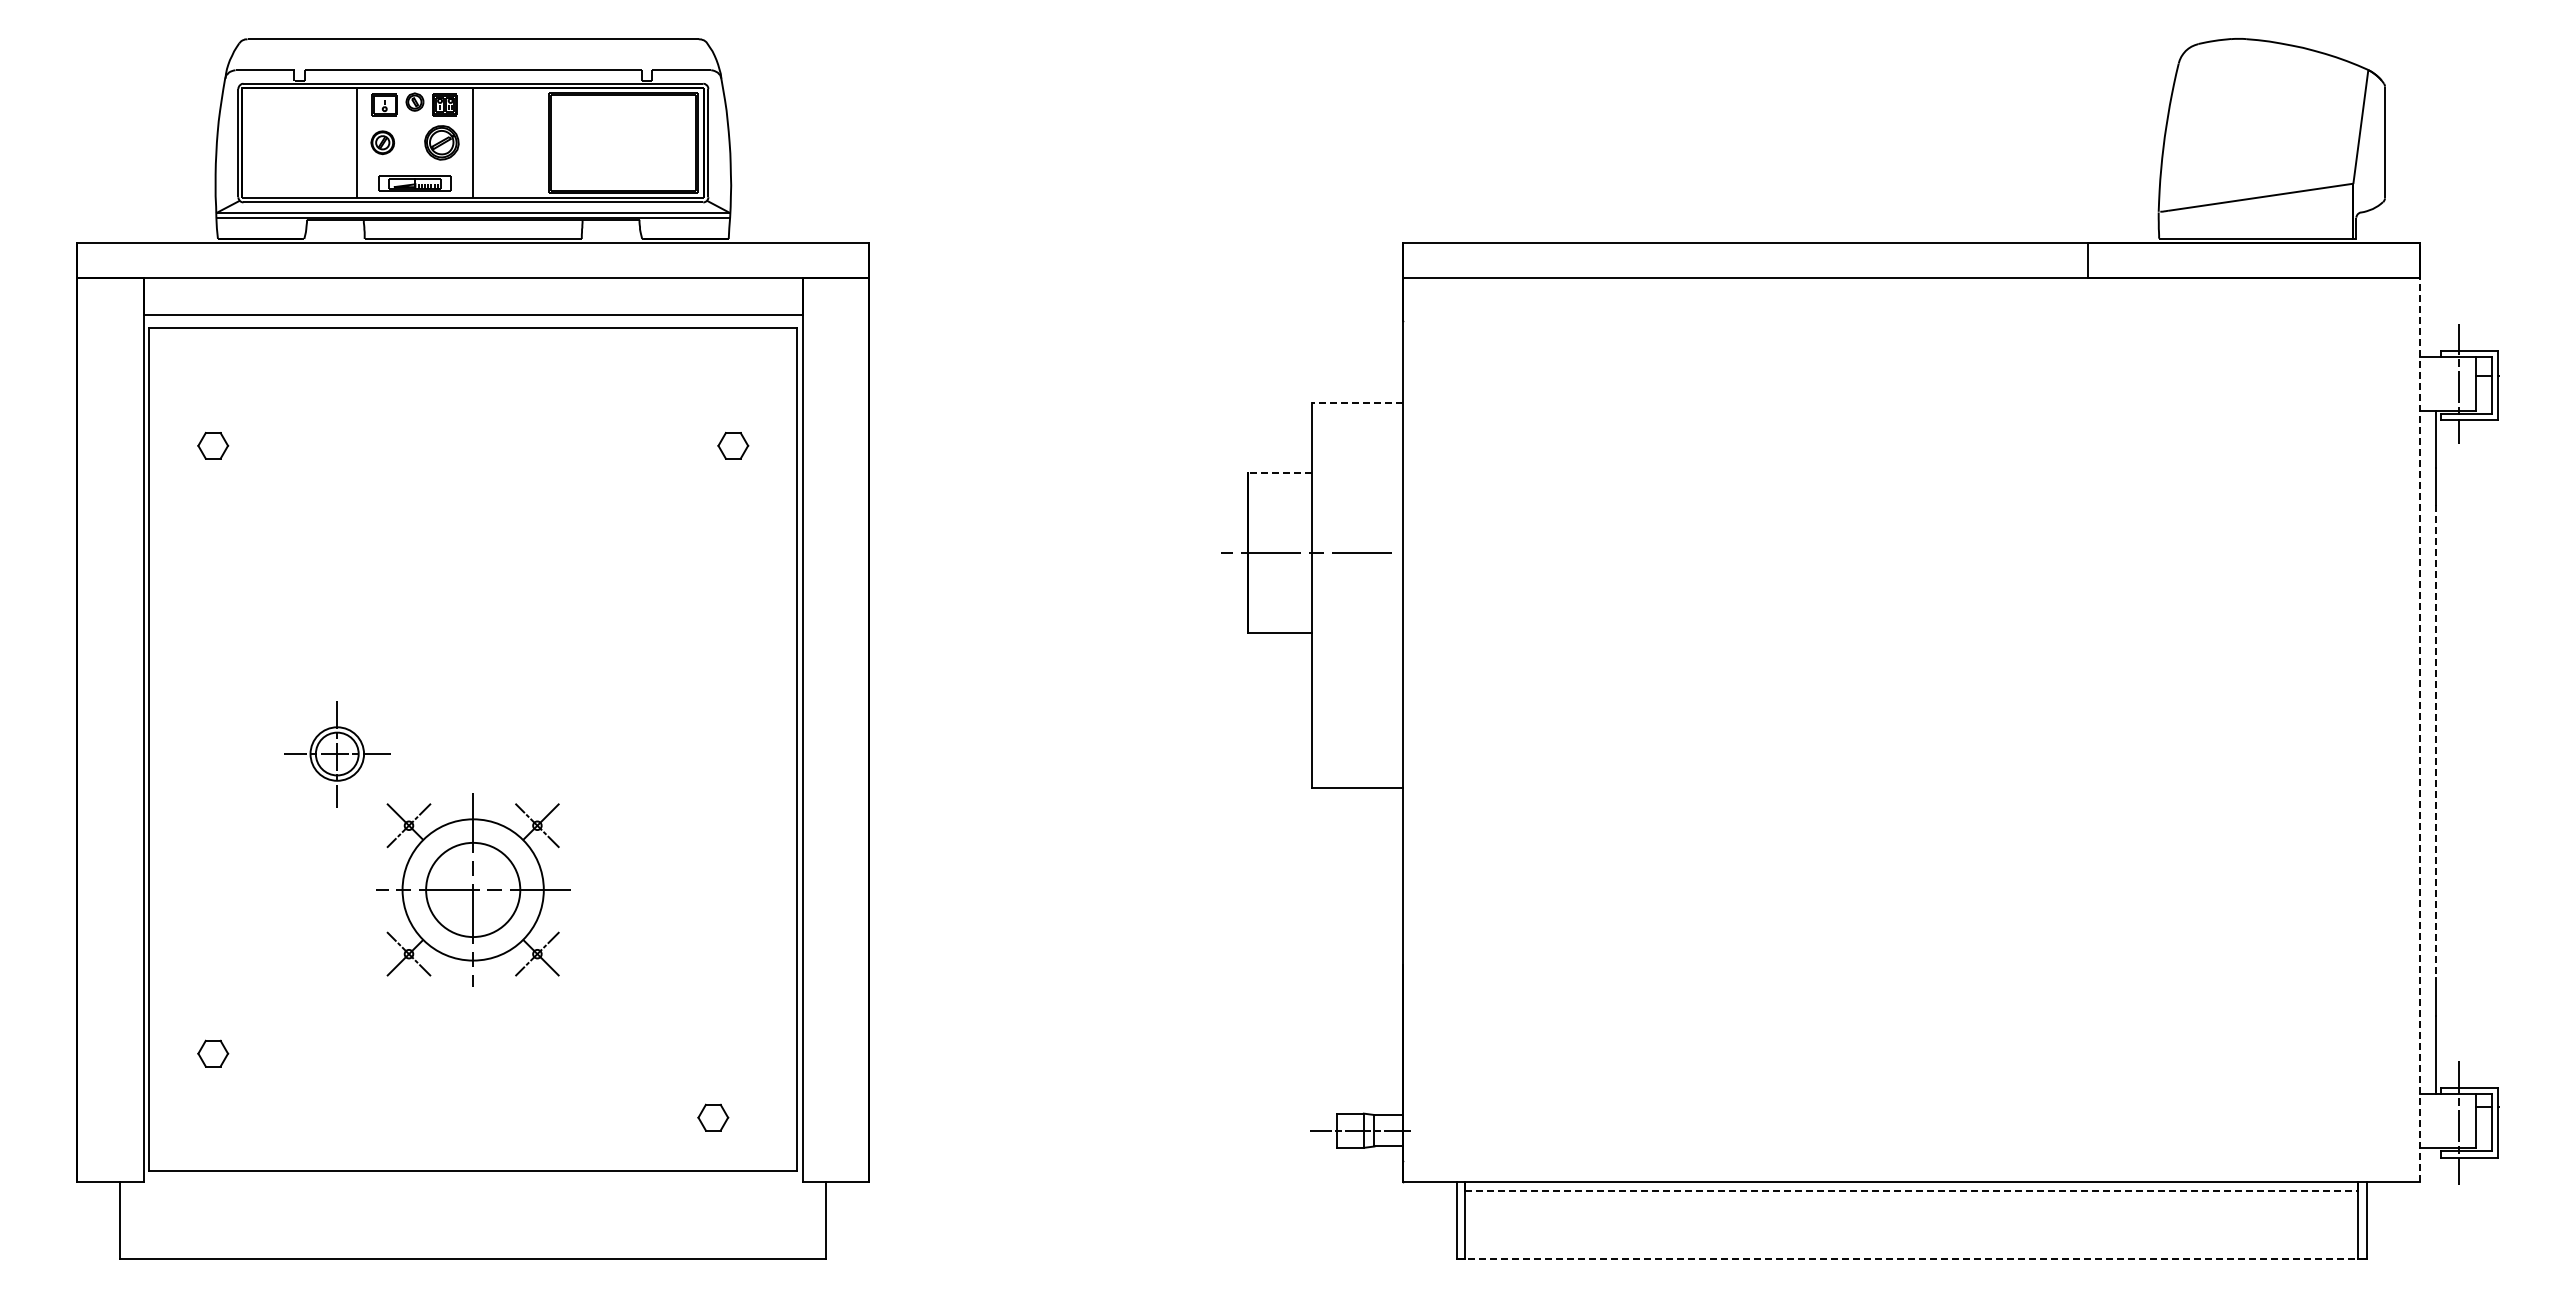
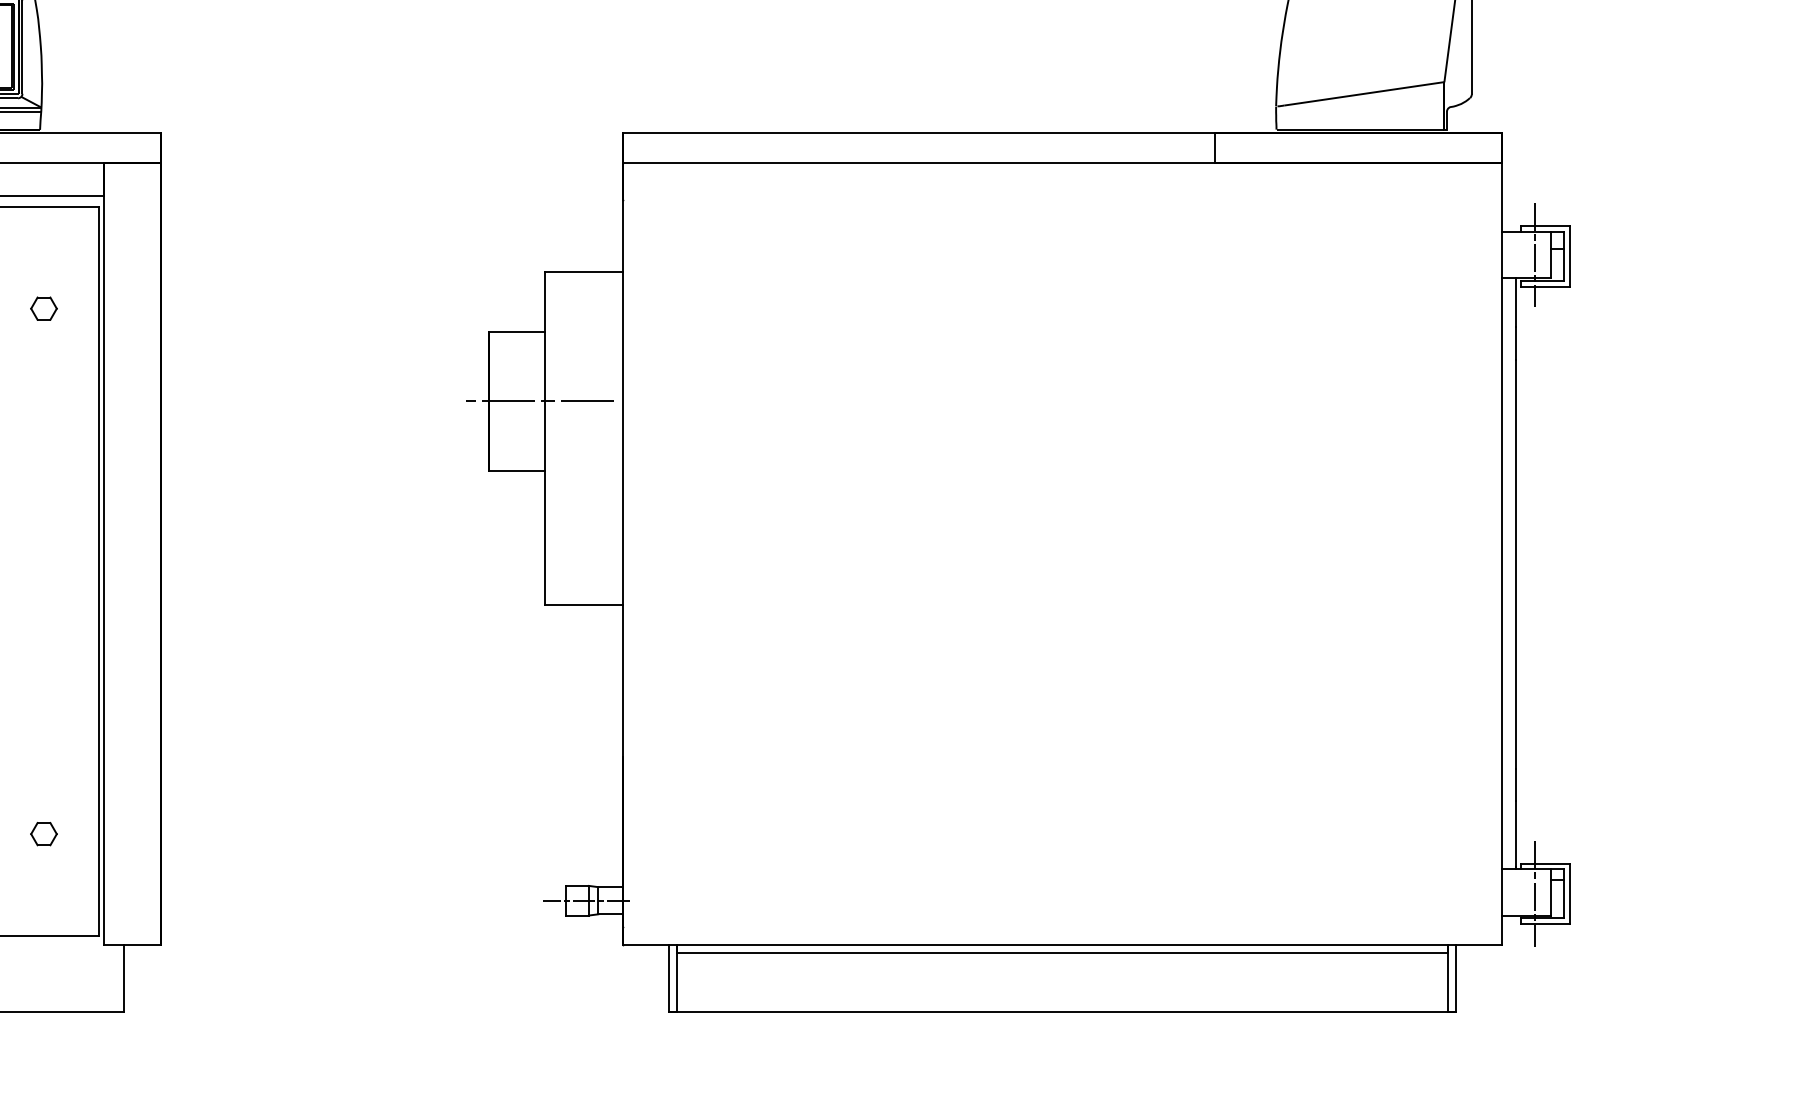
line: (1357, 403) -> (583, 272), dashed -> solid
line: (1279, 472) -> (516, 331), dashed -> solid
line: (2420, 712) -> (1502, 539), dashed -> solid
line: (2436, 742) -> (1516, 565), dashed -> solid
part: (713, 1117) -> (44, 833), moved
line: (1912, 1190) -> (1063, 952), dashed -> solid
line: (1911, 1259) -> (1062, 1012), dashed -> solid

